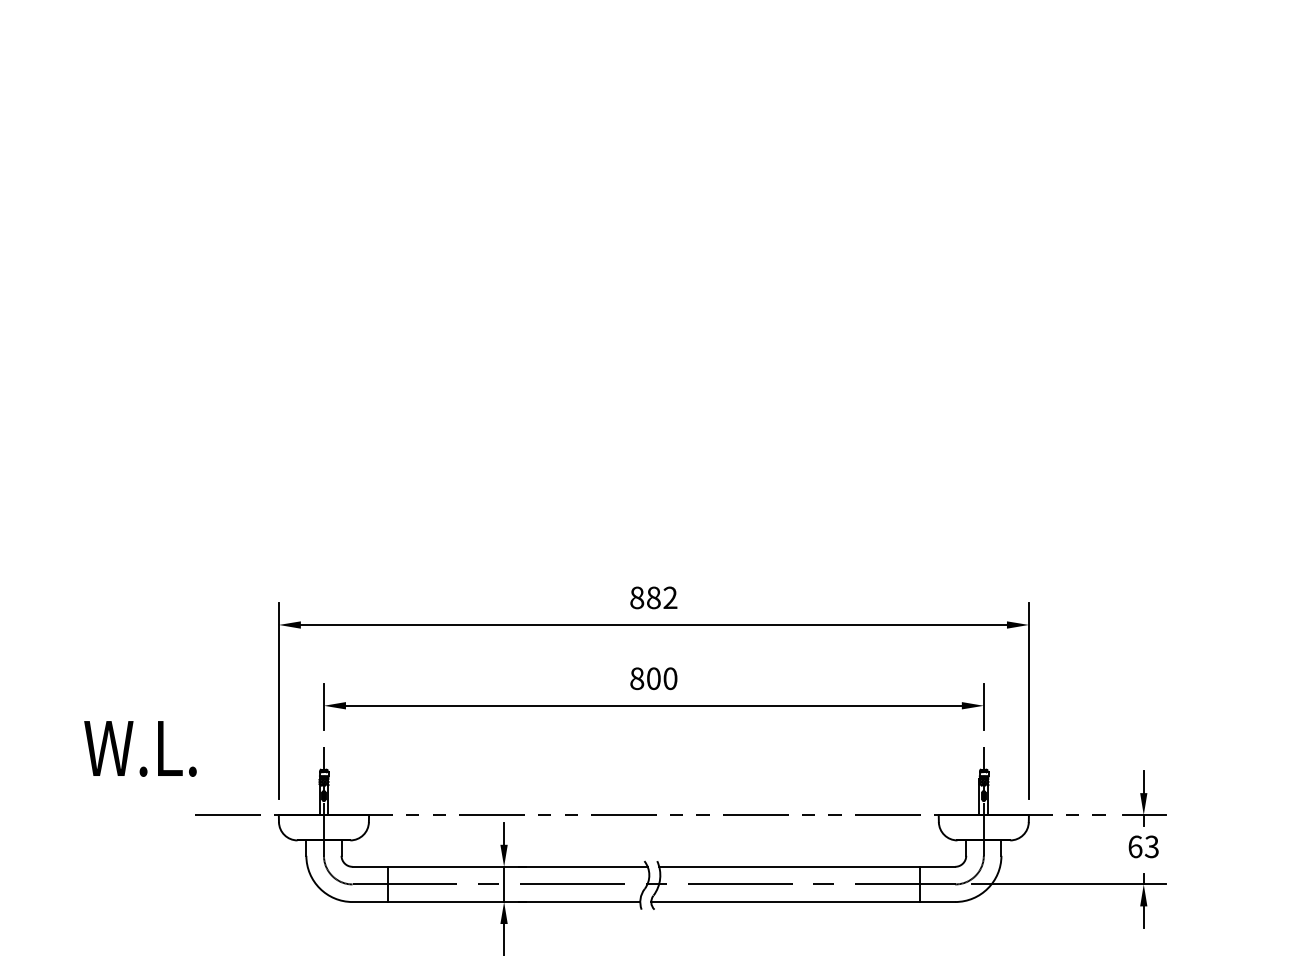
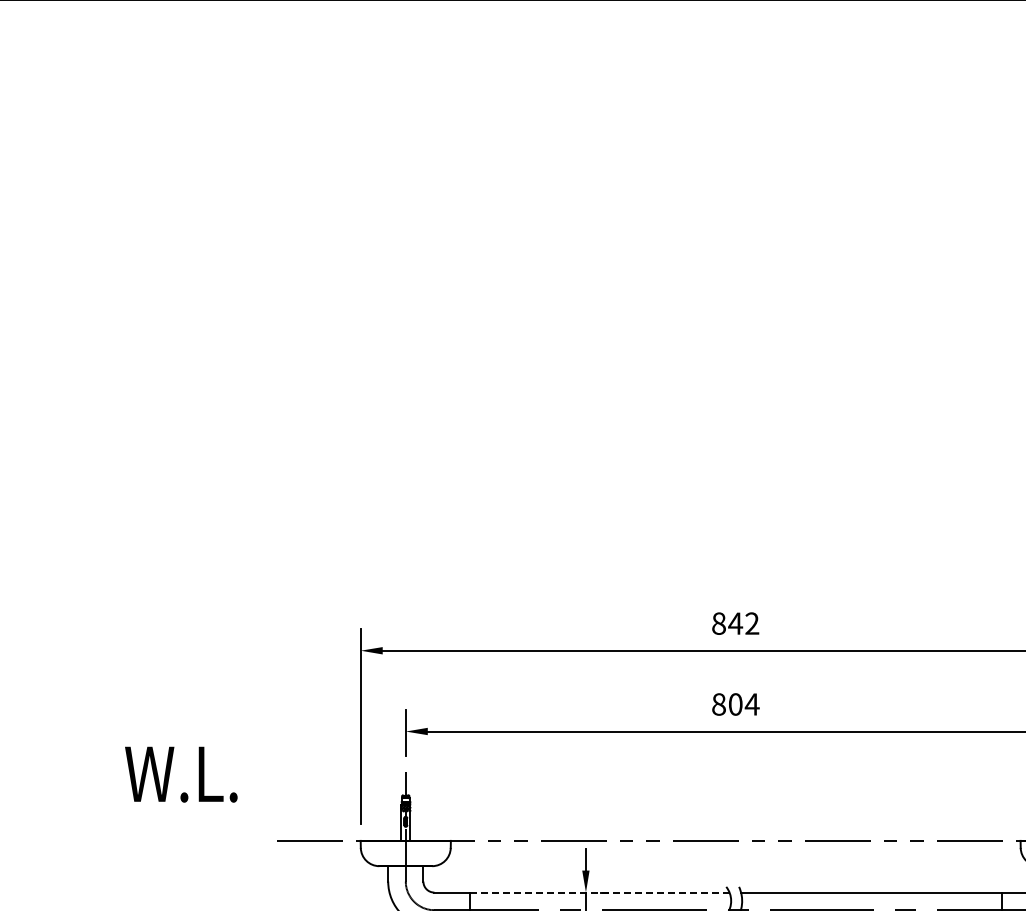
text: (653, 597) -> (735, 623), 882 -> 842
text: (669, 678) -> (751, 704), 800 -> 804
text: (140, 748) -> (181, 774), moved
line: (517, 866) -> (599, 892), solid -> dashed

